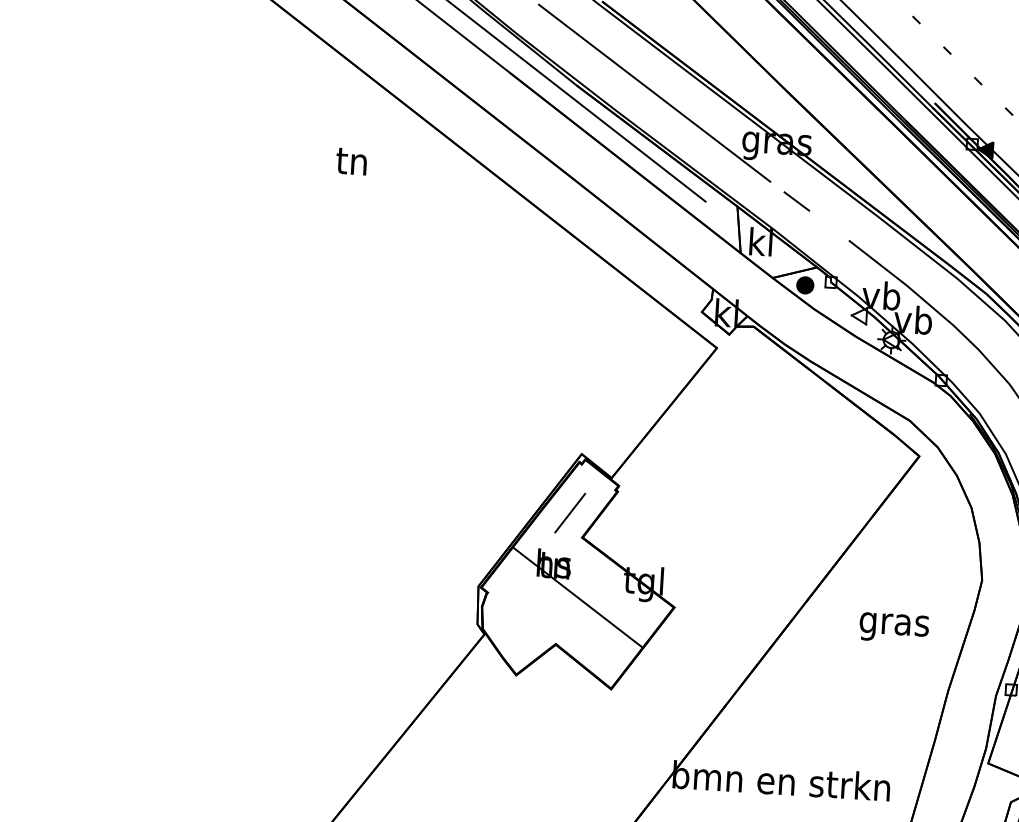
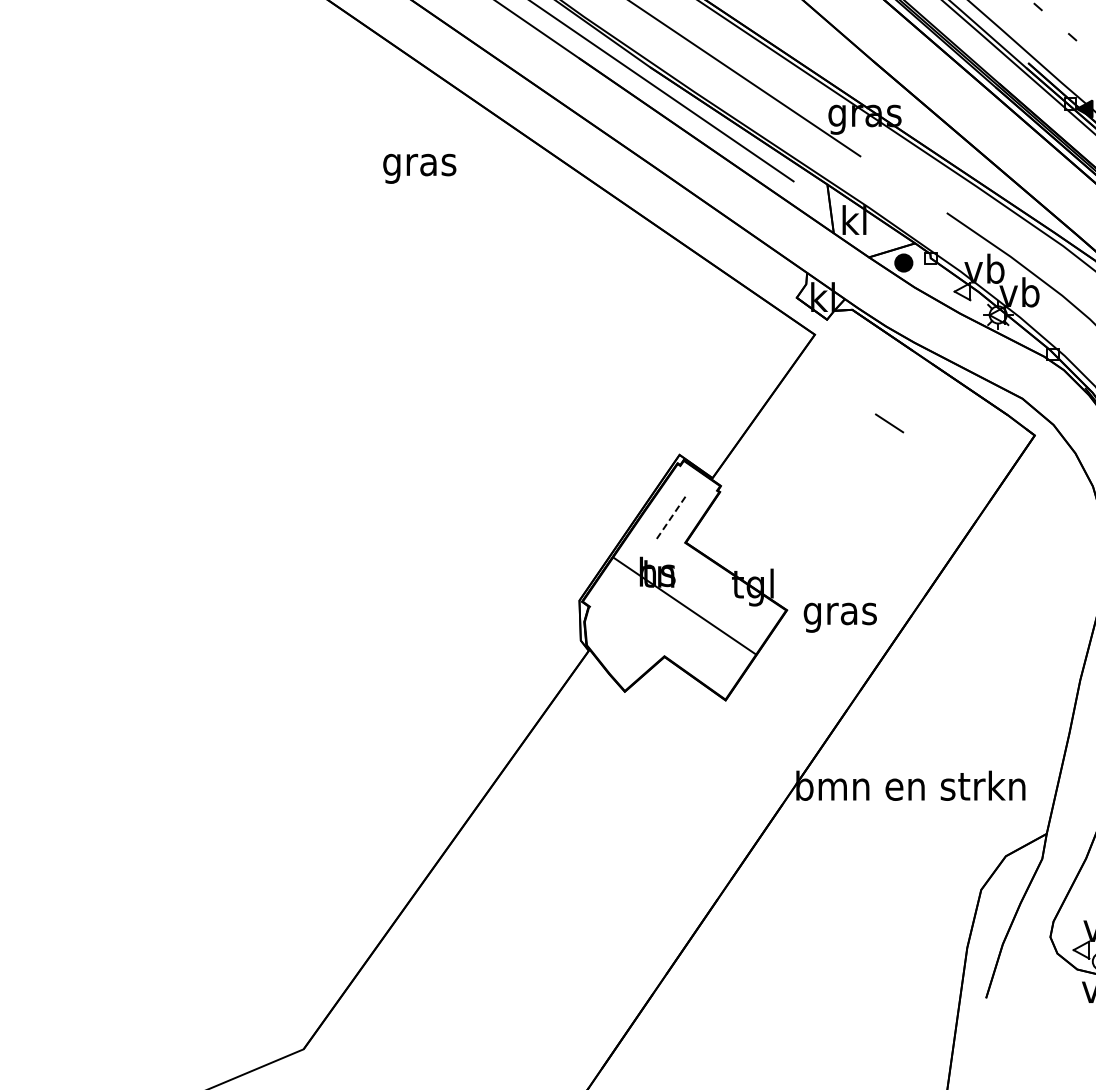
text: (352, 164) -> (419, 165), tn -> gras
line: (796, 201) -> (889, 423), moved
line: (570, 512) -> (671, 517), solid -> dashed
text: (893, 627) -> (839, 617), moved

